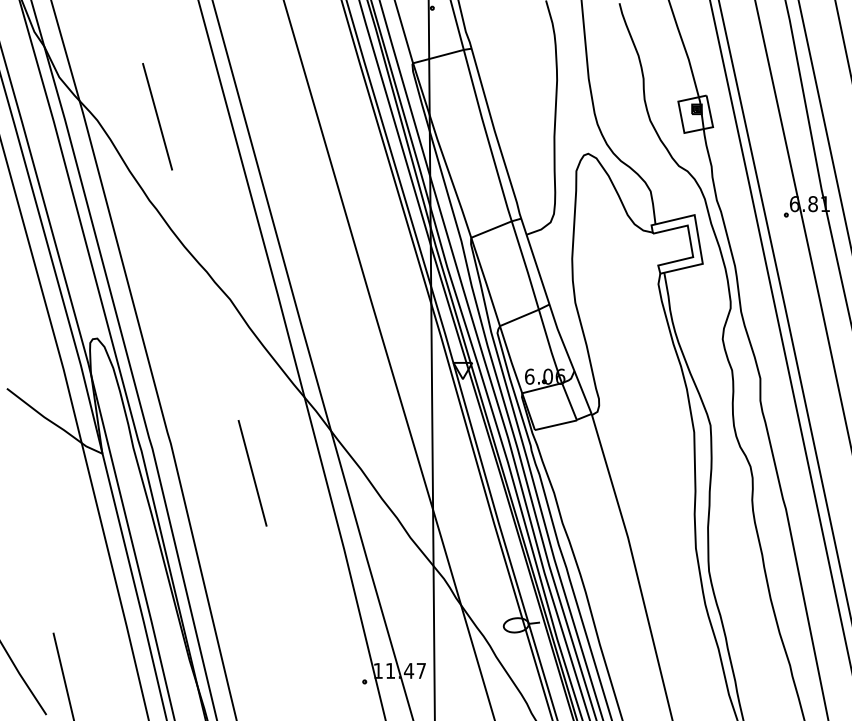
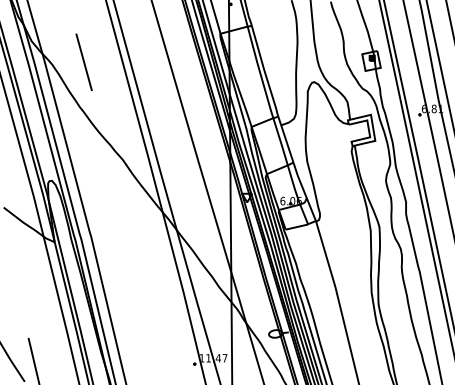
line: (251, 472) -> (134, 252), removed

